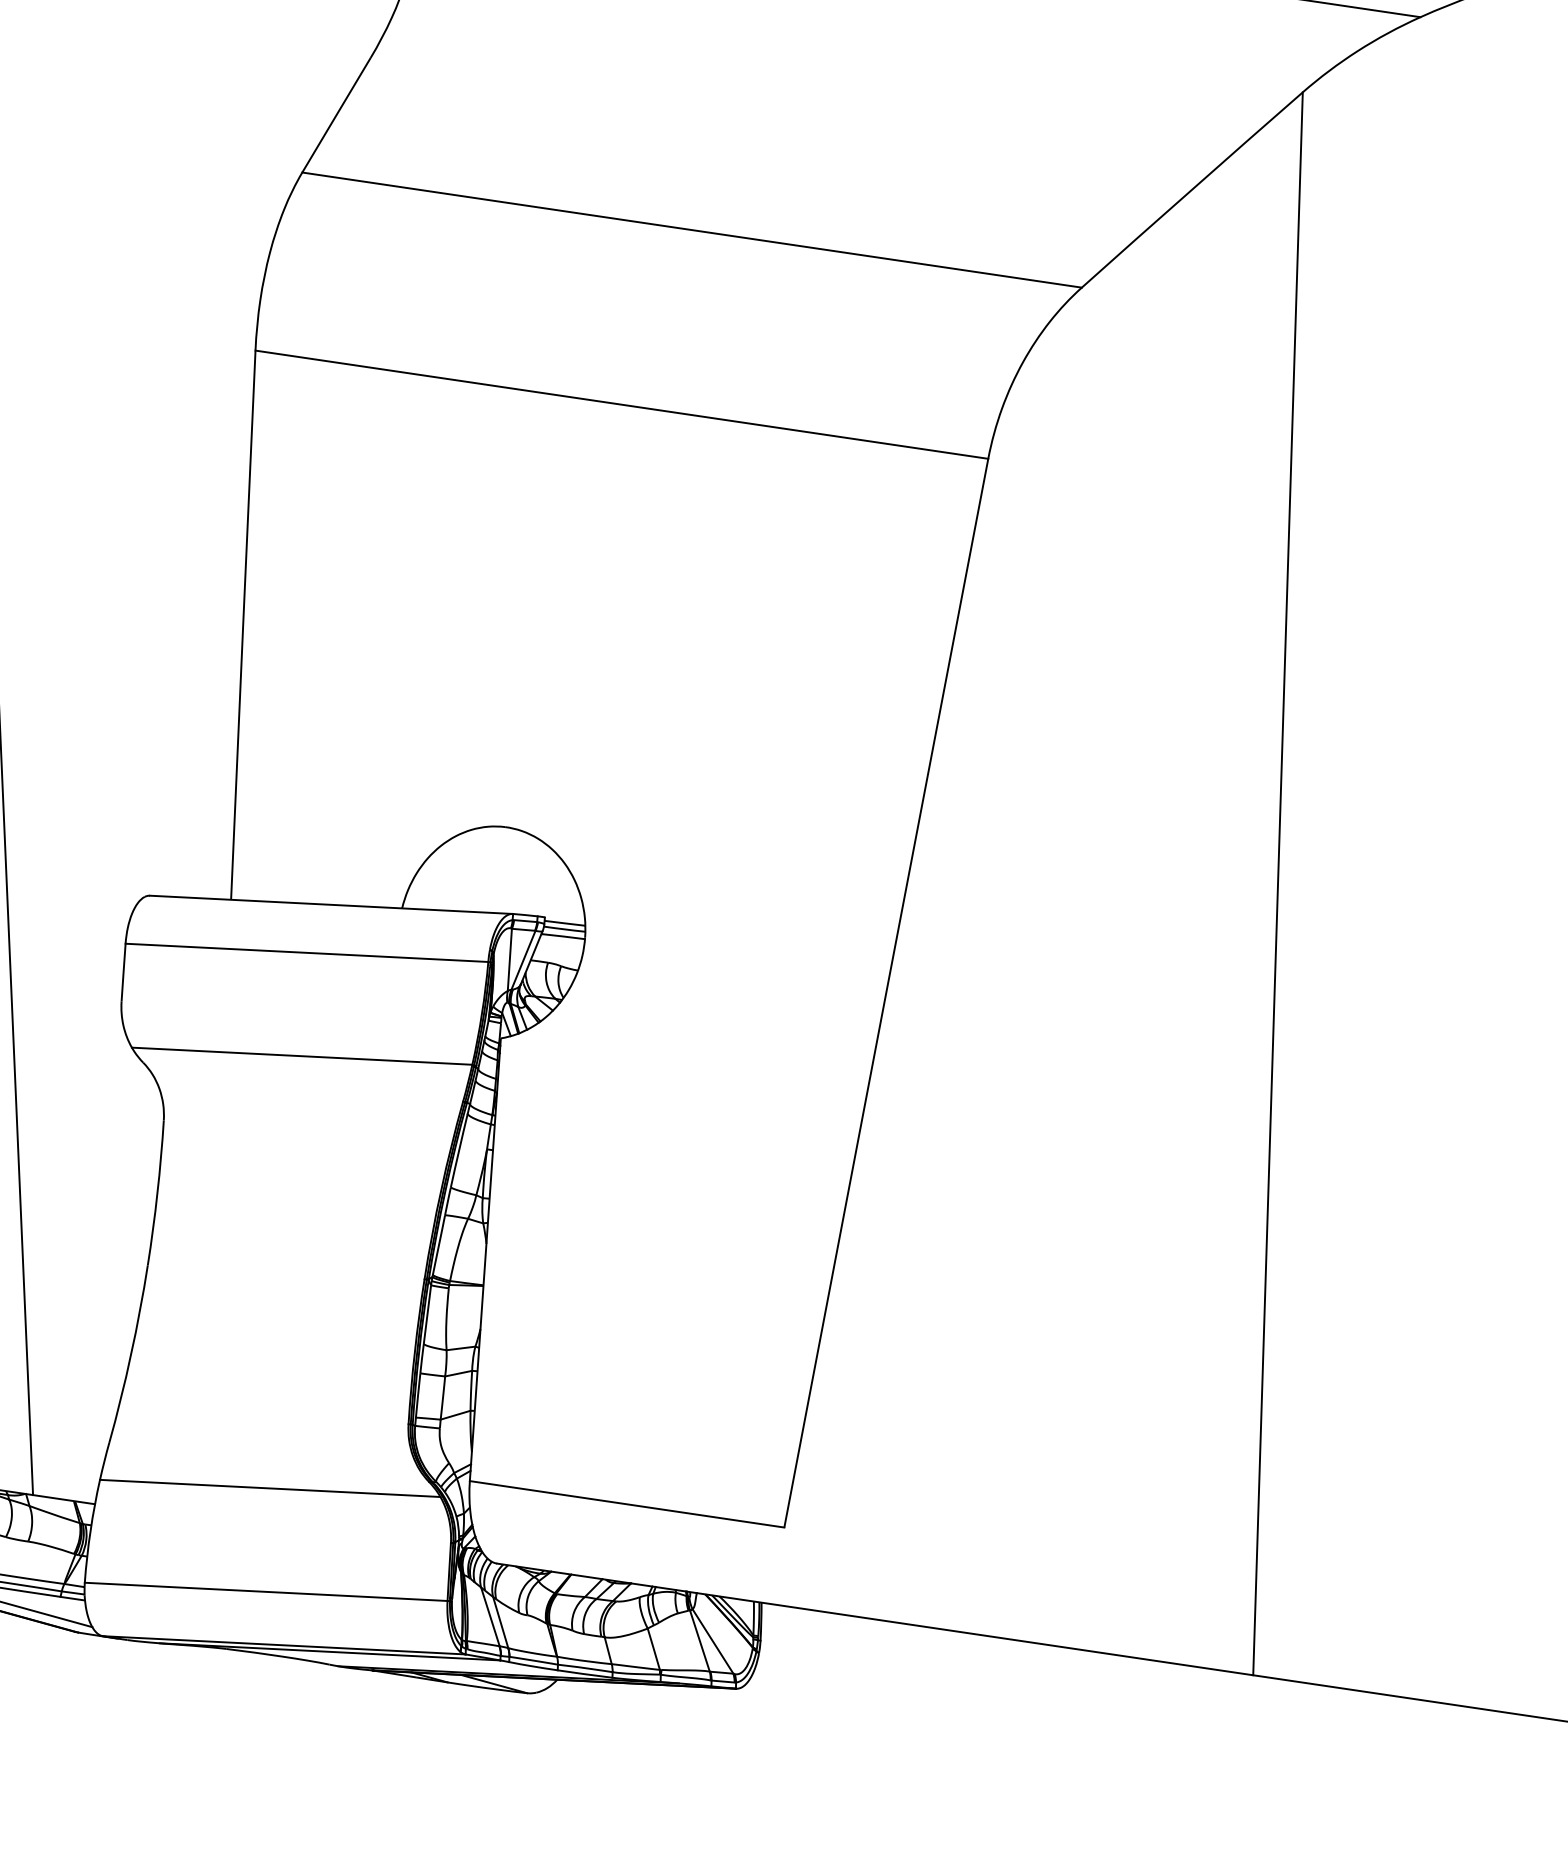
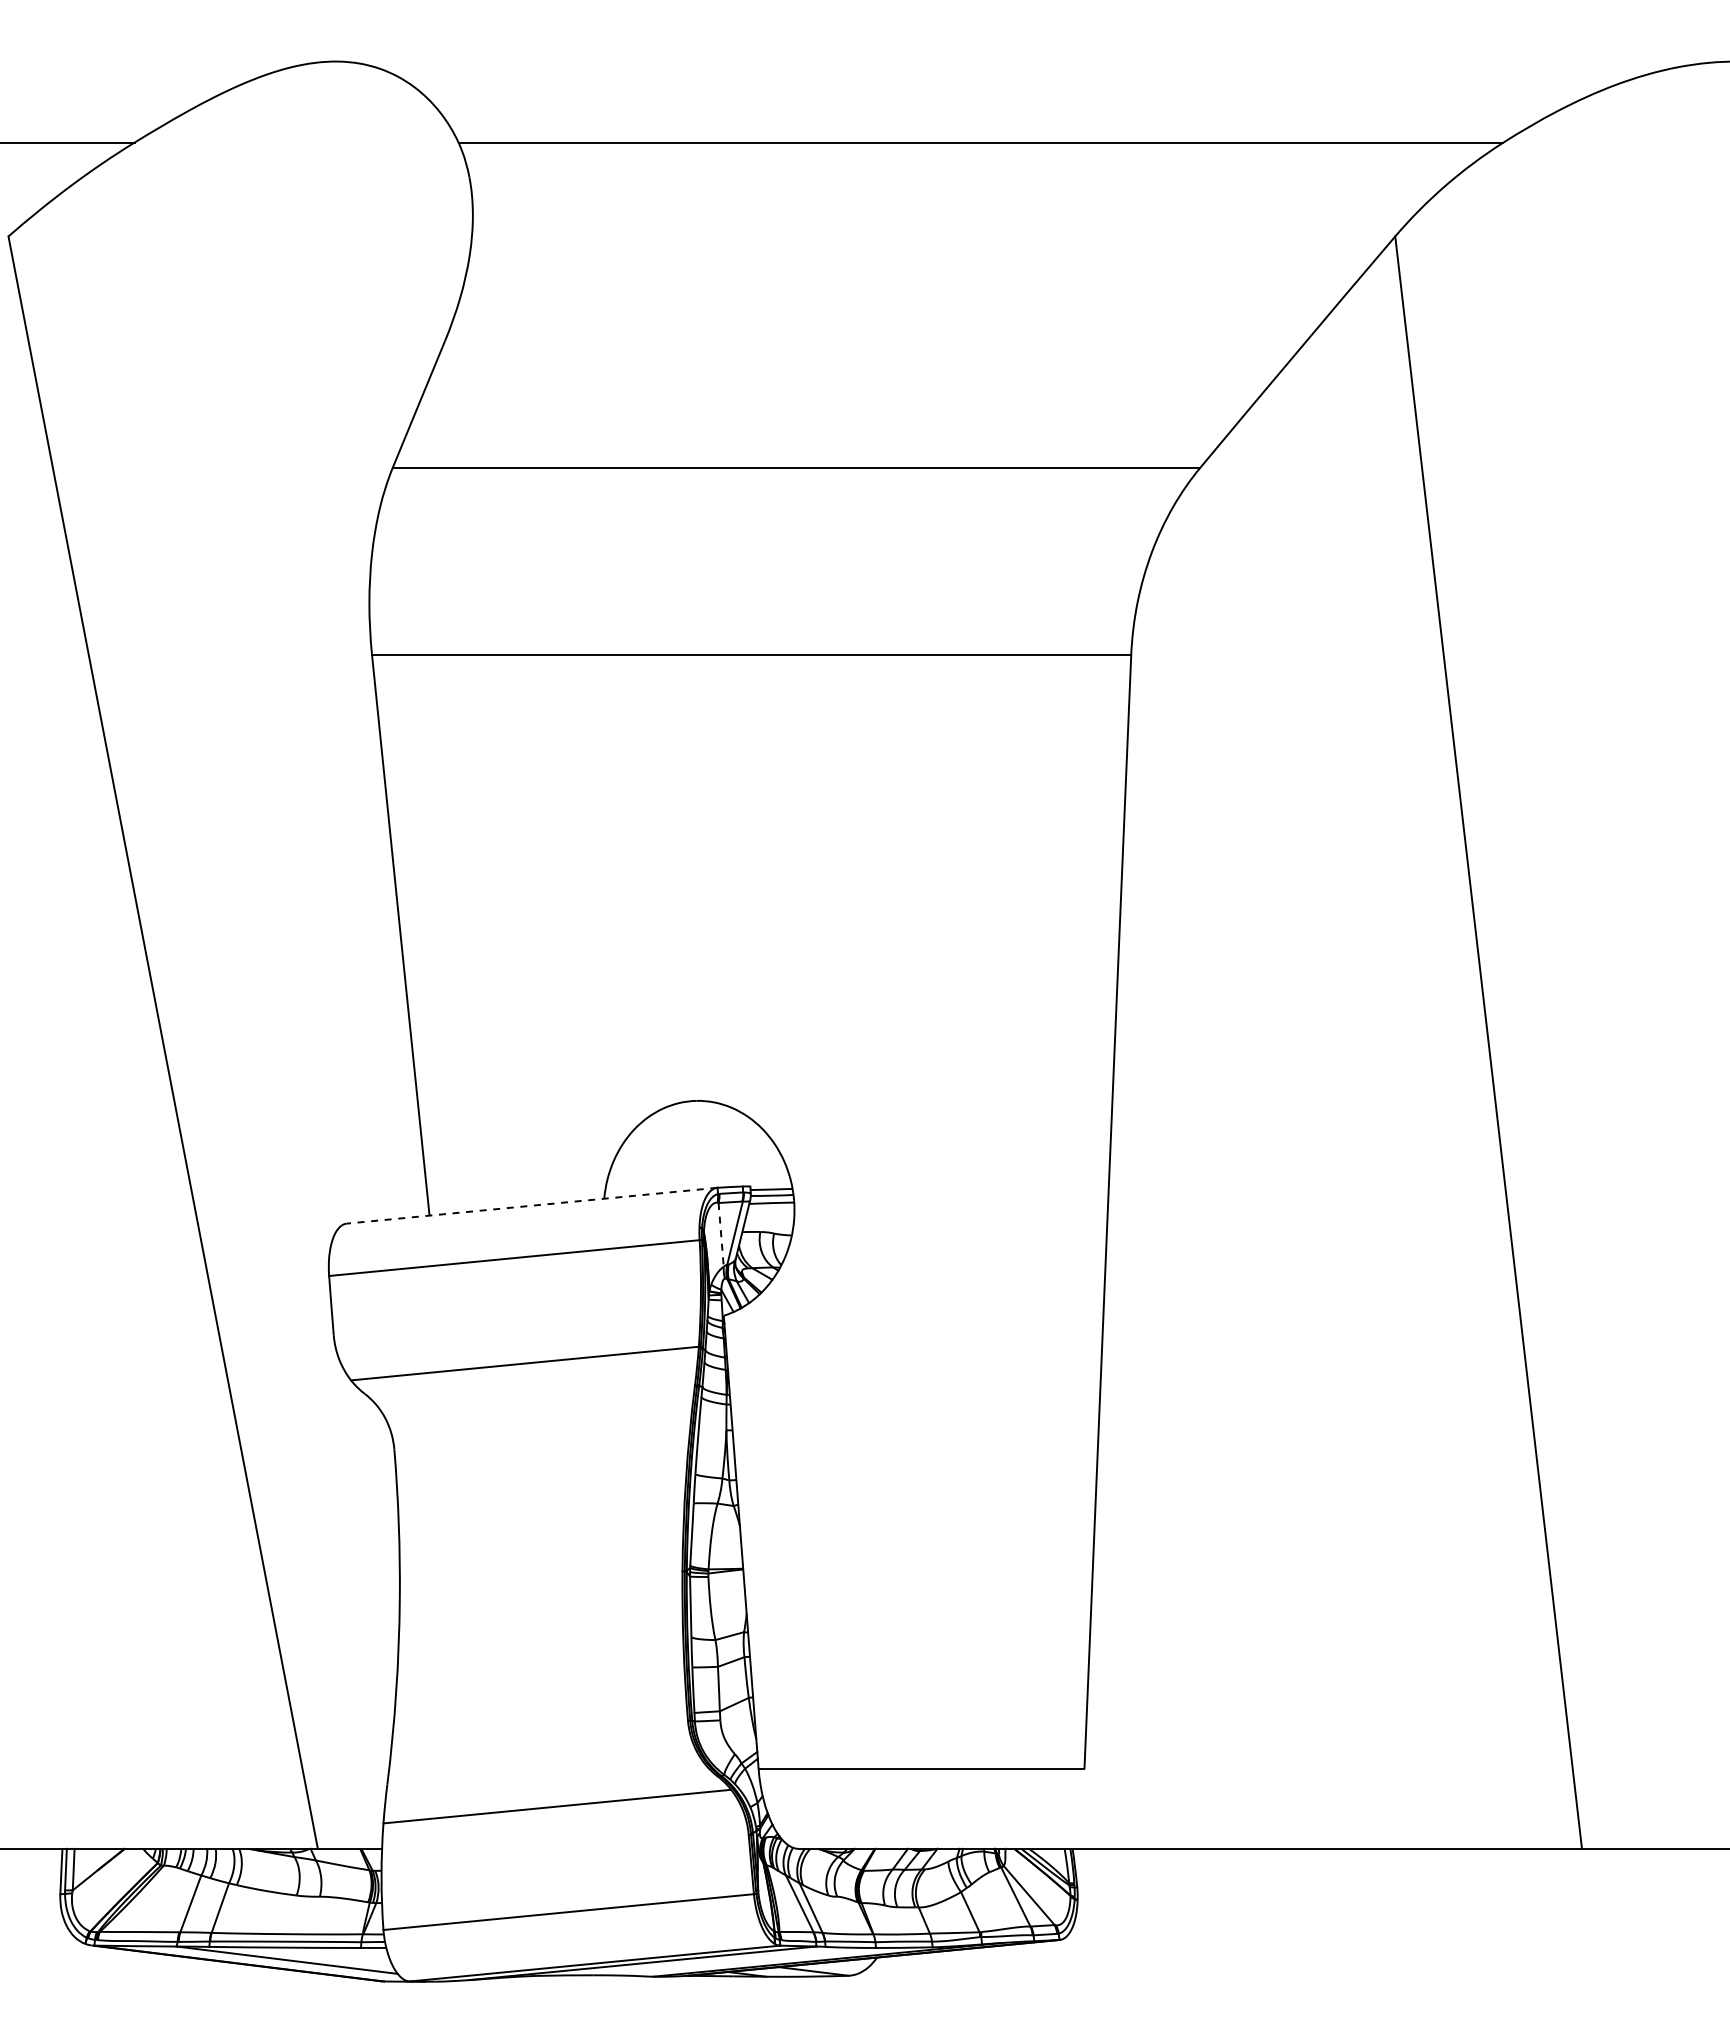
line: (330, 904) -> (531, 1205), solid -> dashed
line: (510, 959) -> (721, 1234), solid -> dashed

